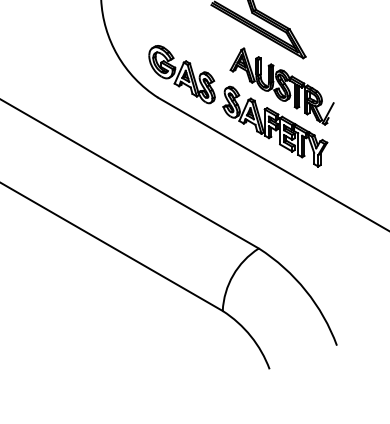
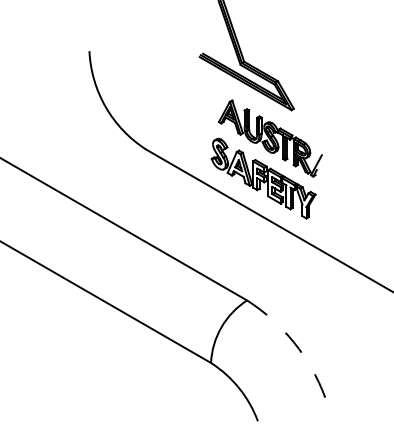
part: (182, 74) -> (170, 126), removed
arc: (306, 290) -> (294, 342), solid -> dashed

